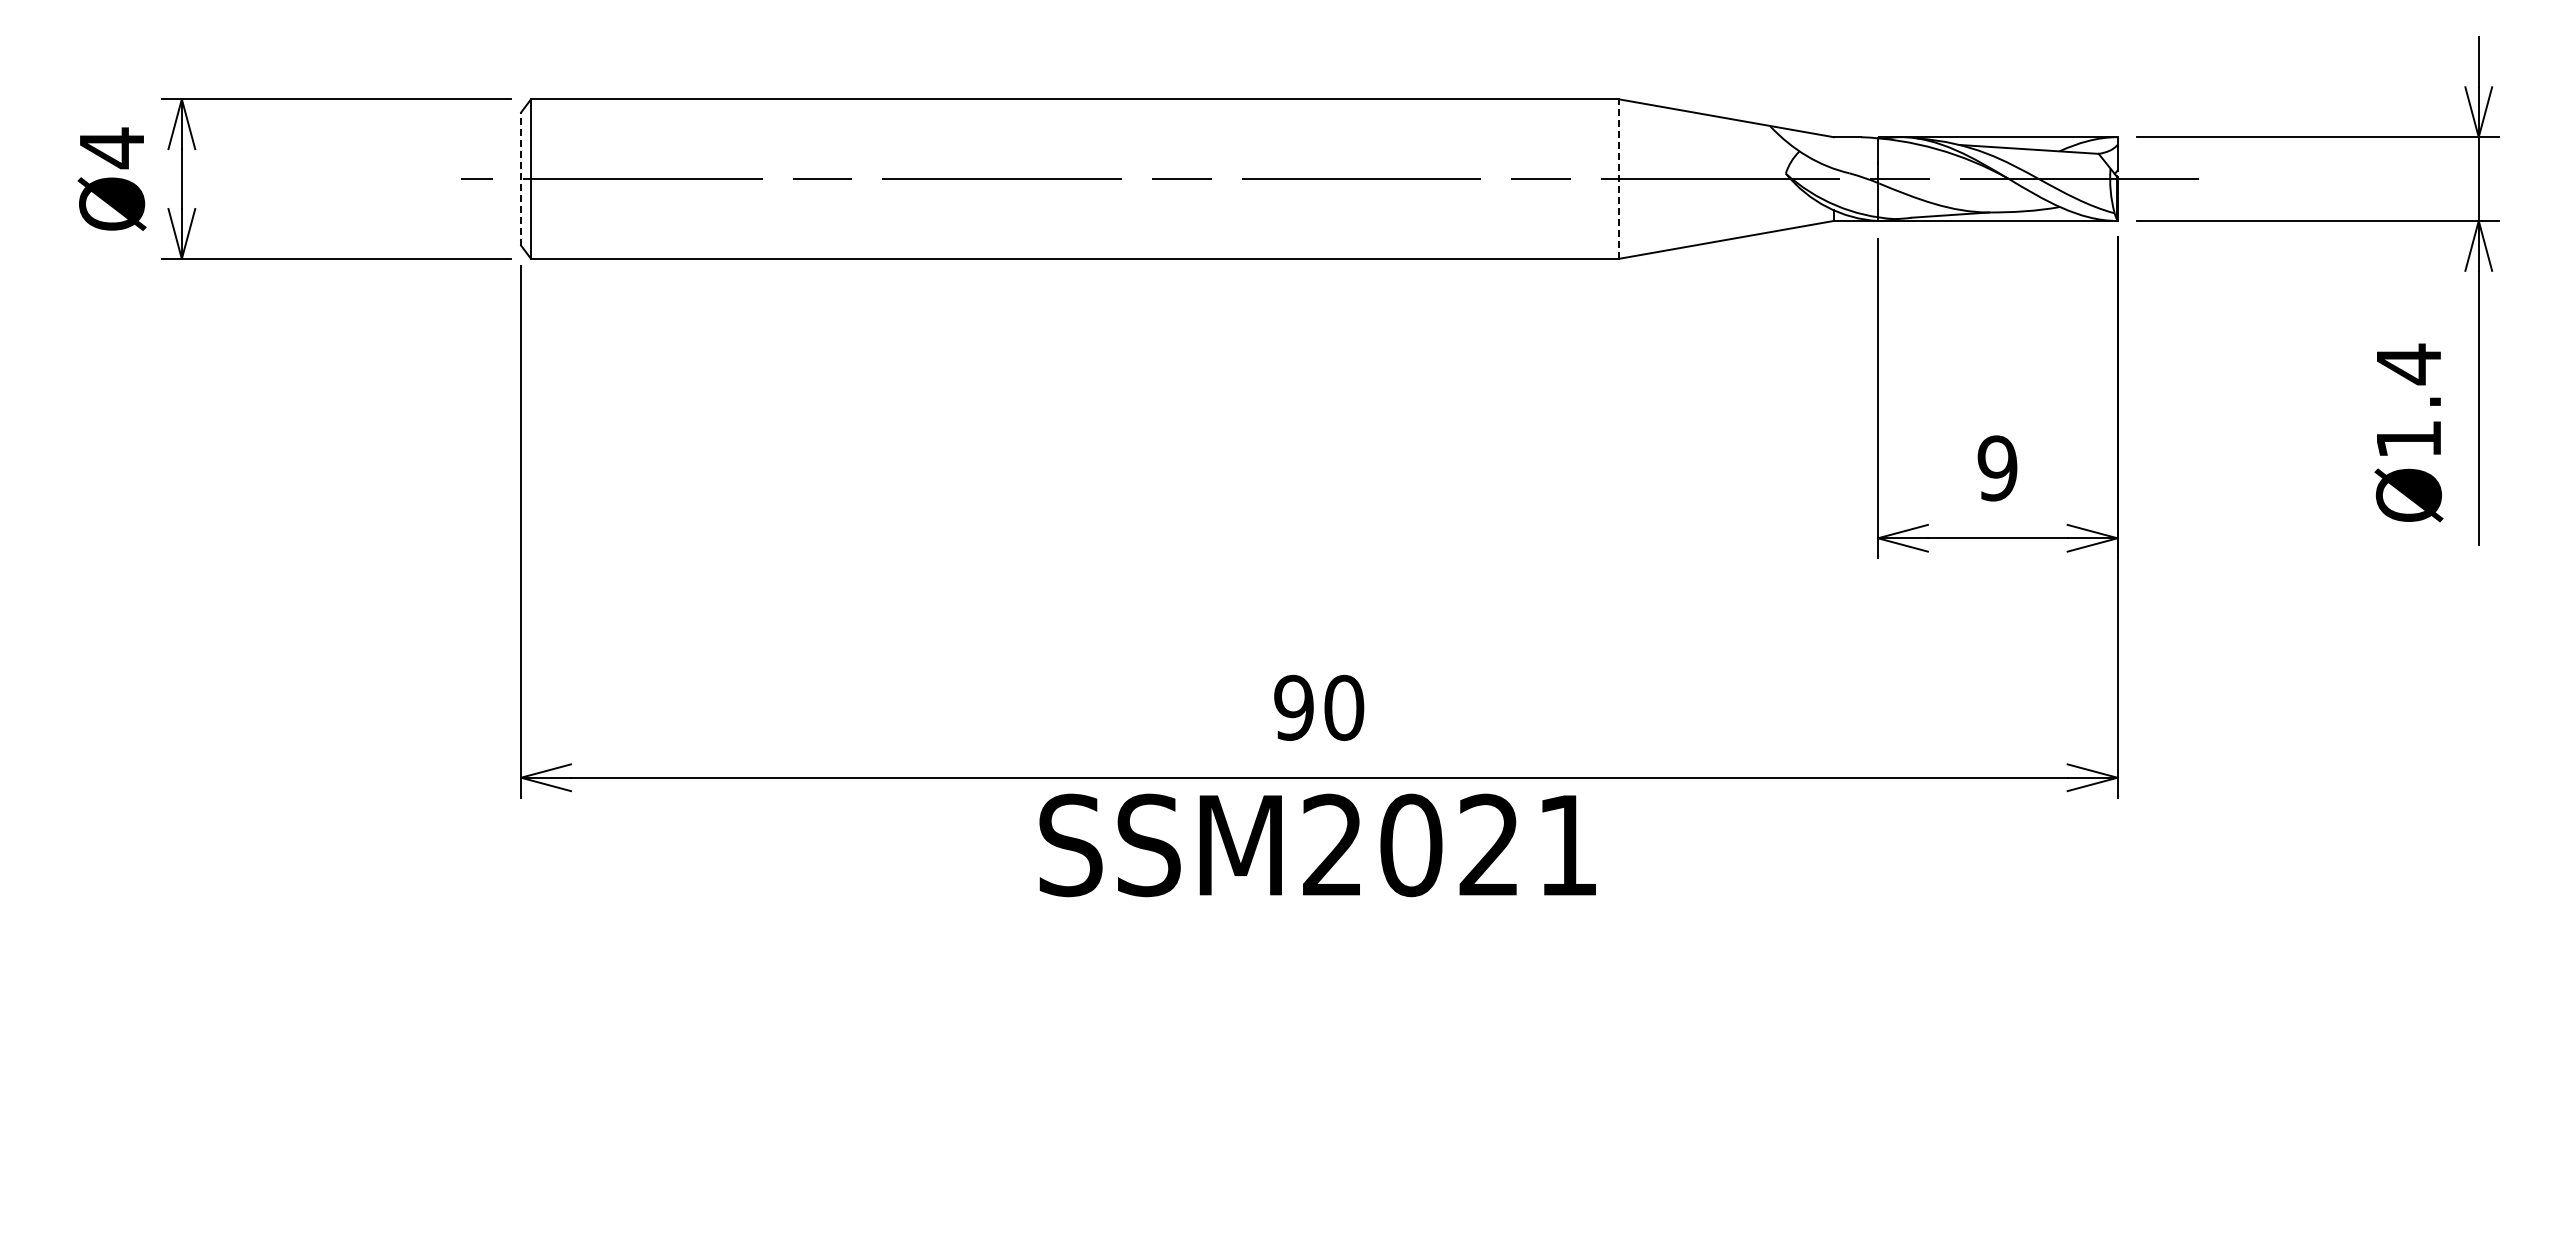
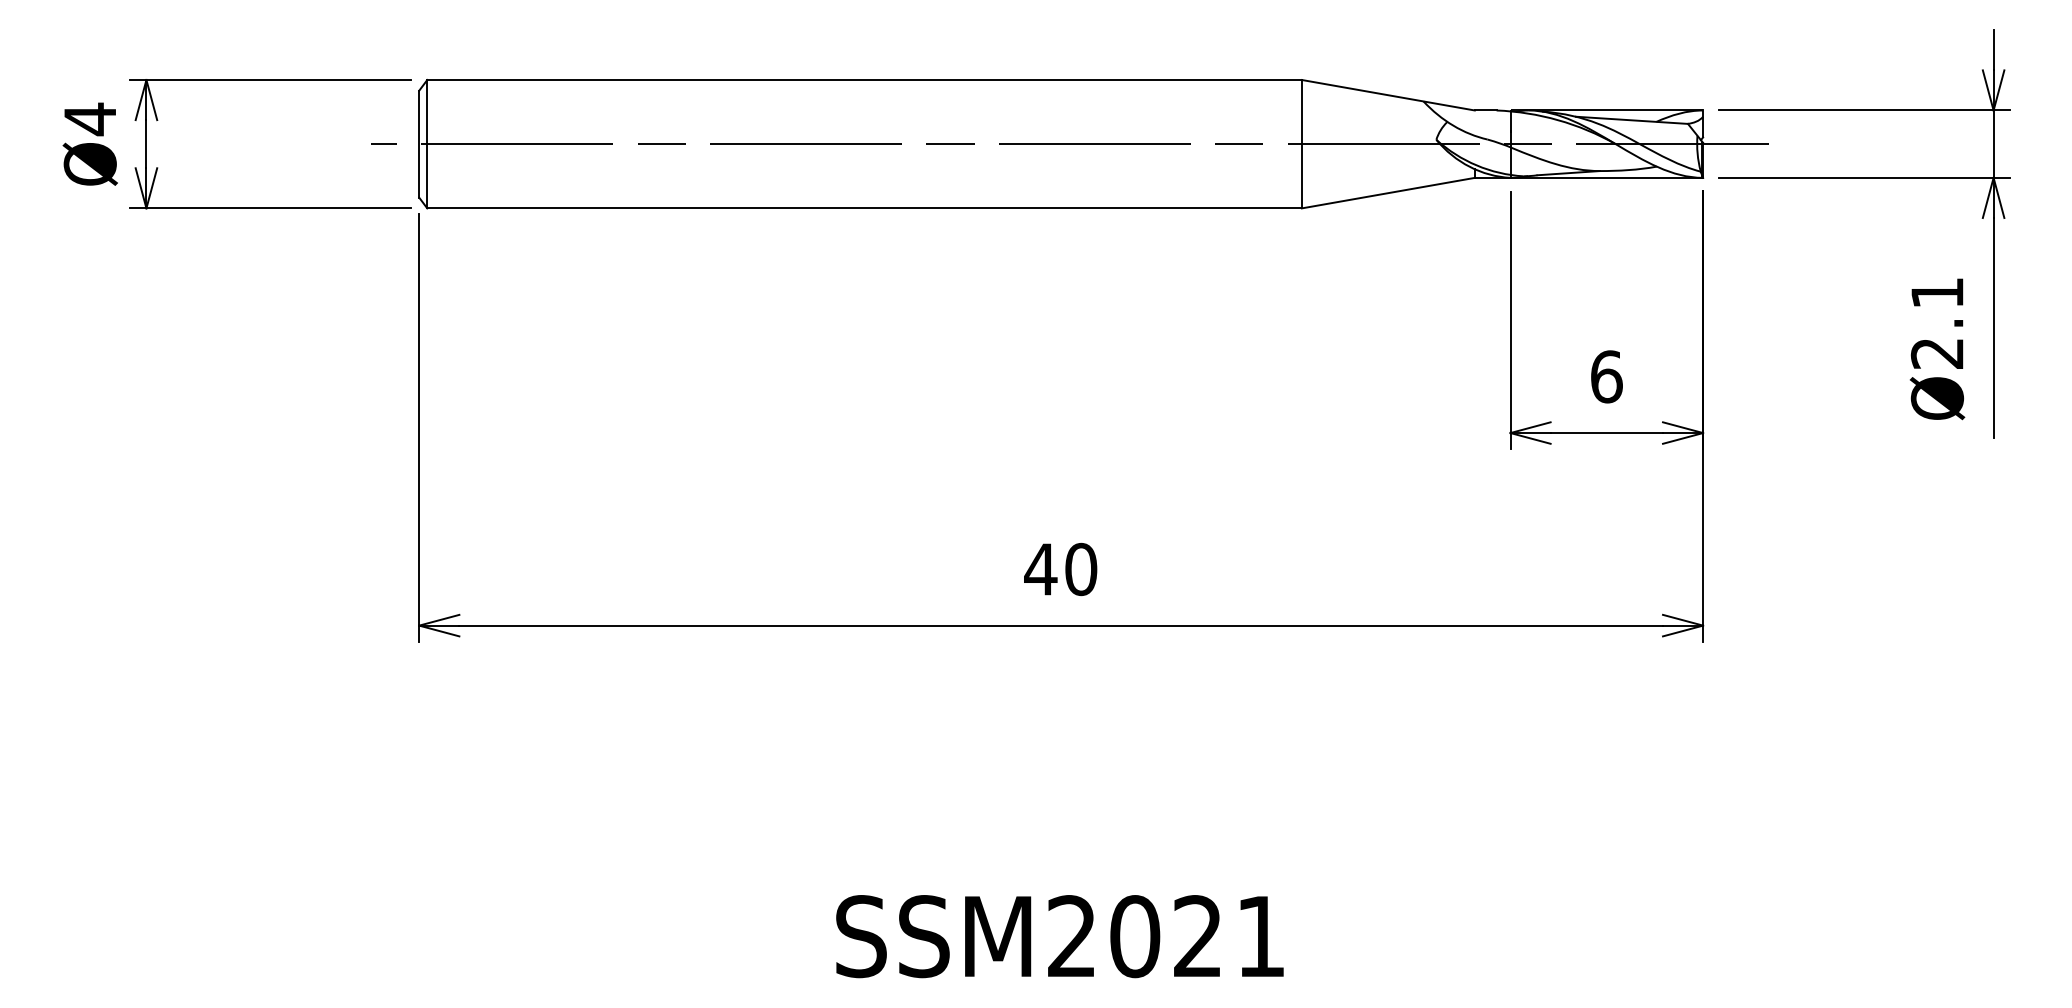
line: (521, 179) -> (419, 144), dashed -> solid
line: (1618, 179) -> (1301, 144), dashed -> solid
text: (2407, 400) -> (1936, 322), Ø1.4 -> Ø2.1
text: (1997, 468) -> (1606, 376), 9 -> 6
text: (1293, 707) -> (1040, 569), 90 -> 40
text: (1317, 845) -> (1059, 936), moved

